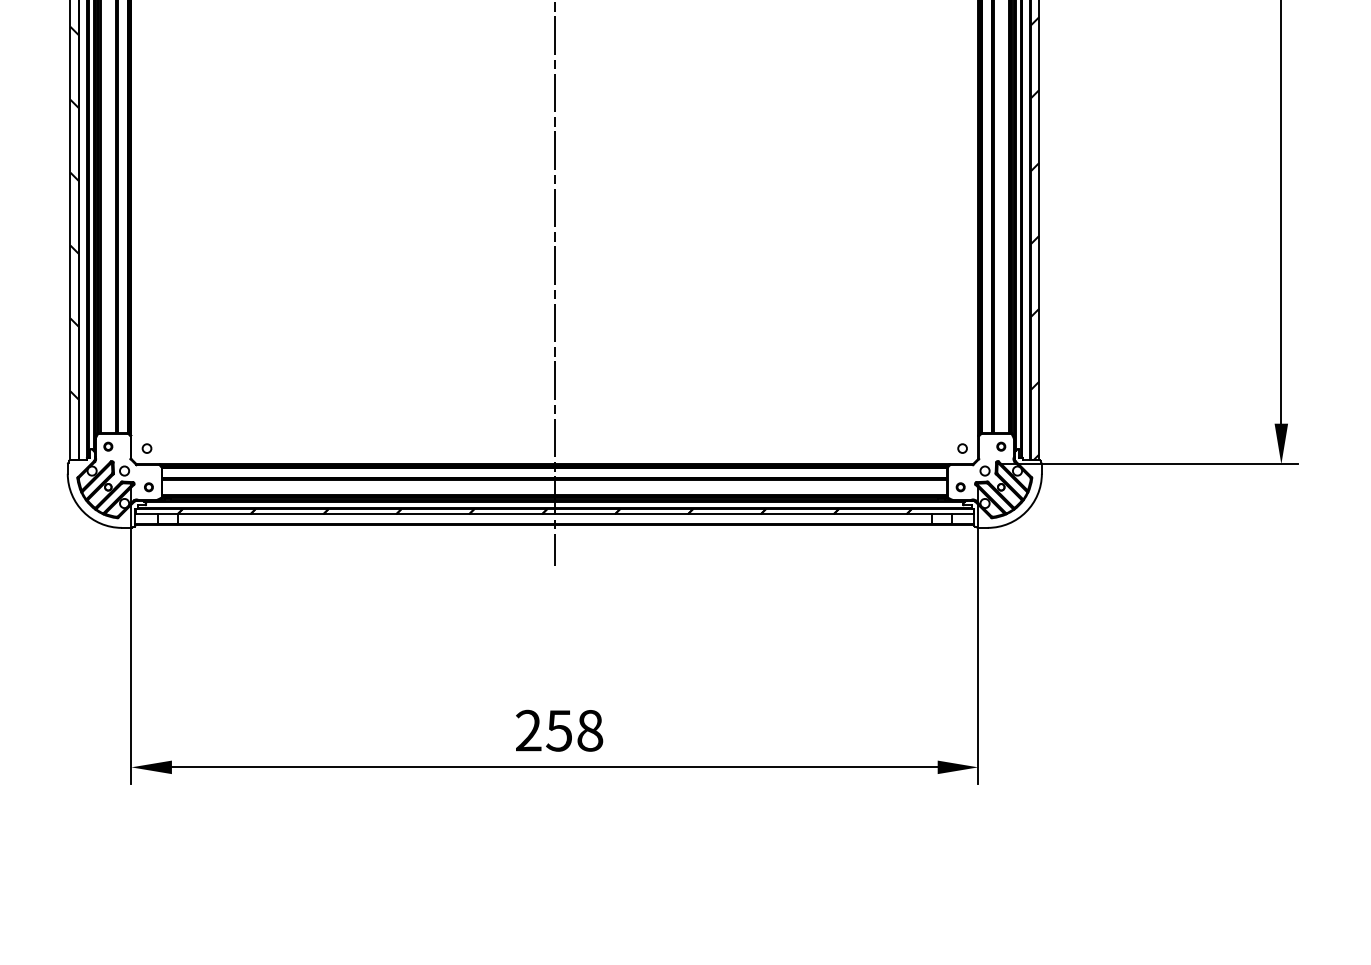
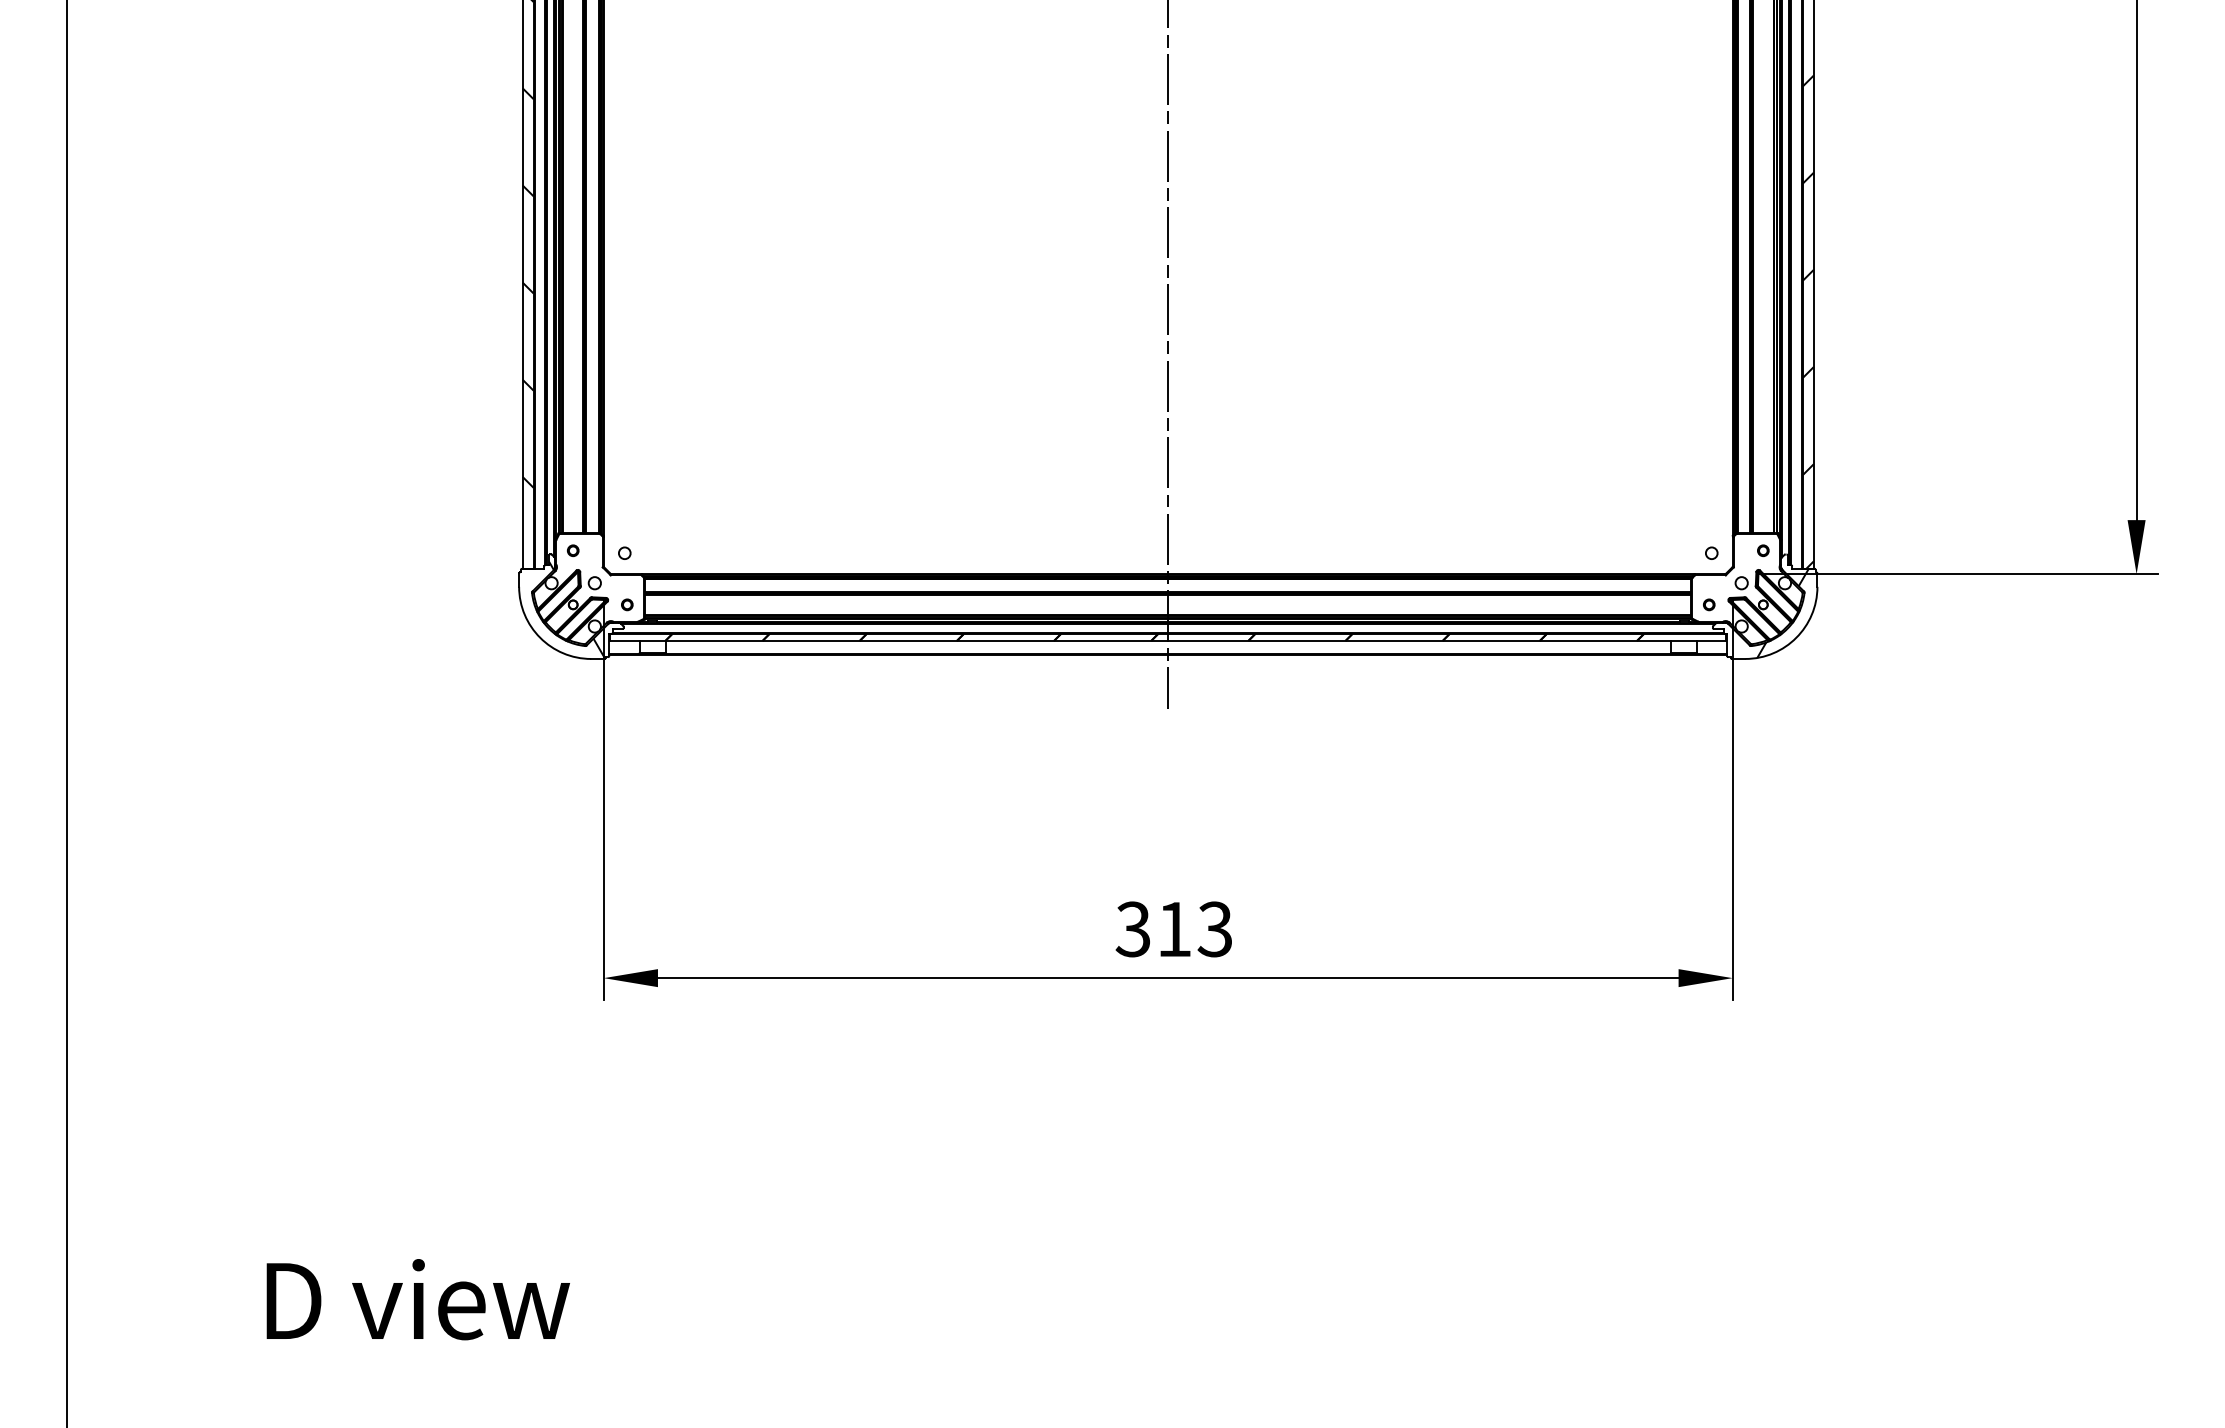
hatch: (111, 490) -> (577, 609), added
hatch: (1015, 493) -> (1782, 612), added
text: (558, 730) -> (1173, 929), 258 -> 313

